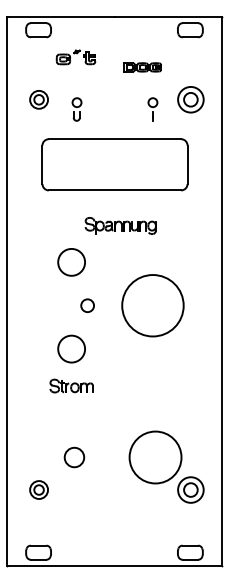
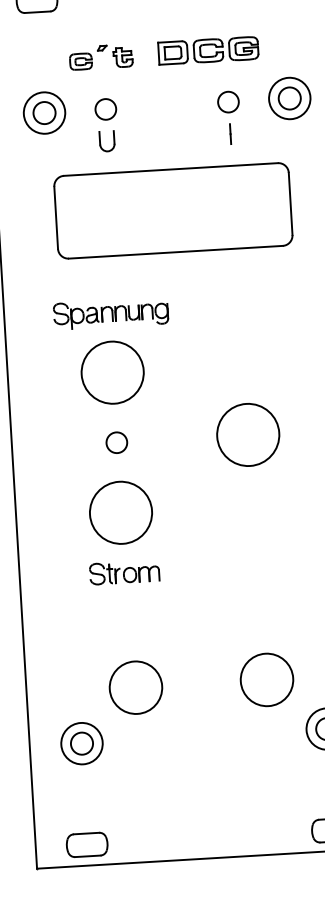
part: (75, 57) -> (100, 57), moved
part: (142, 67) -> (208, 51), size x1.67
part: (38, 99) -> (43, 112), size x1.43
part: (76, 109) -> (105, 125), size x1.43
part: (152, 109) -> (228, 117), size x1.43
part: (120, 225) -> (110, 313), moved
circle: (71, 262) -> (112, 372), size x1.43
circle: (87, 305) -> (116, 442), moved
circle: (152, 305) -> (247, 434), size x0.62
circle: (71, 348) -> (120, 511), size x1.43
circle: (74, 457) -> (136, 687), size x1.67
circle: (155, 457) -> (266, 679), size x0.62
part: (38, 489) -> (80, 742), size x1.43

